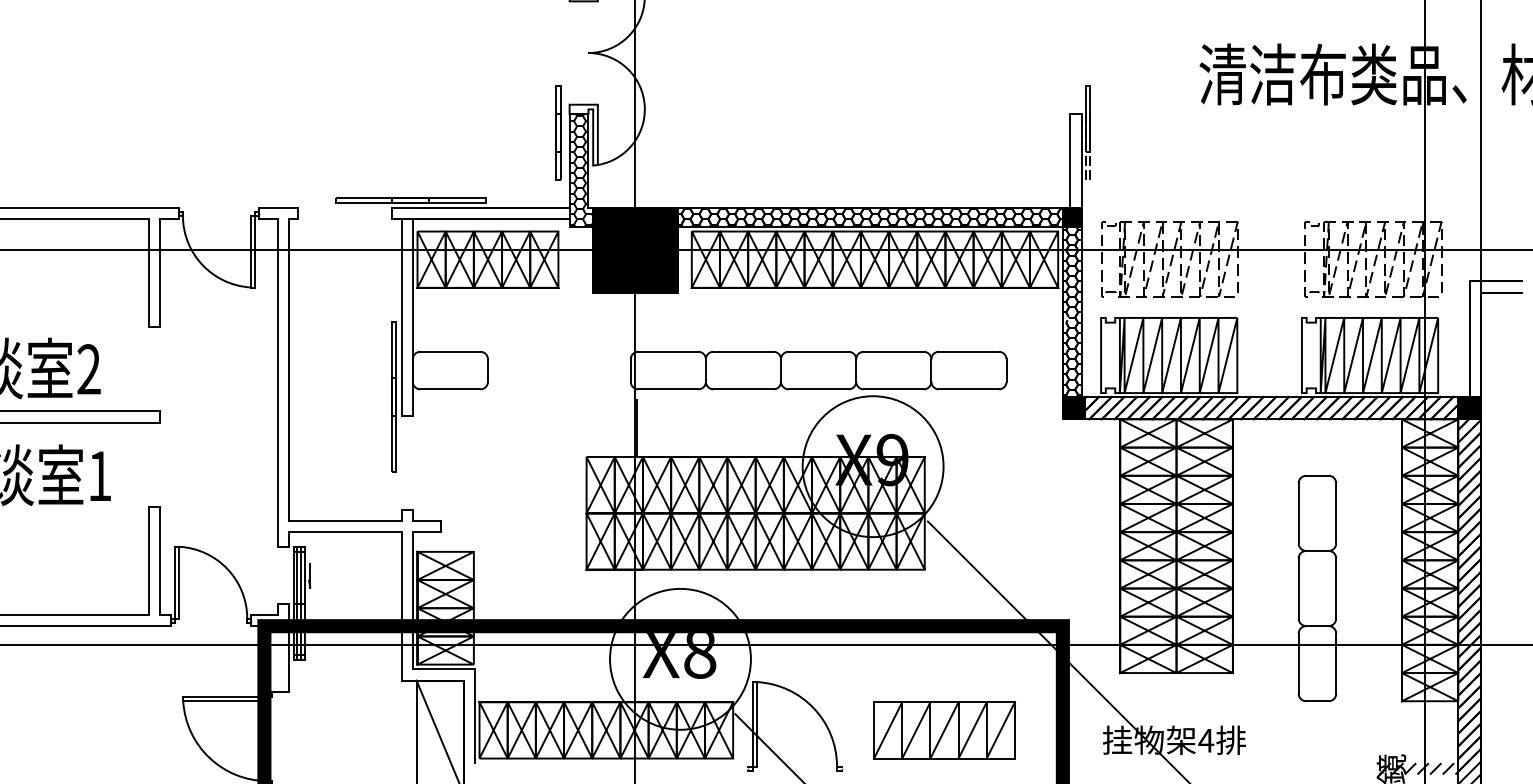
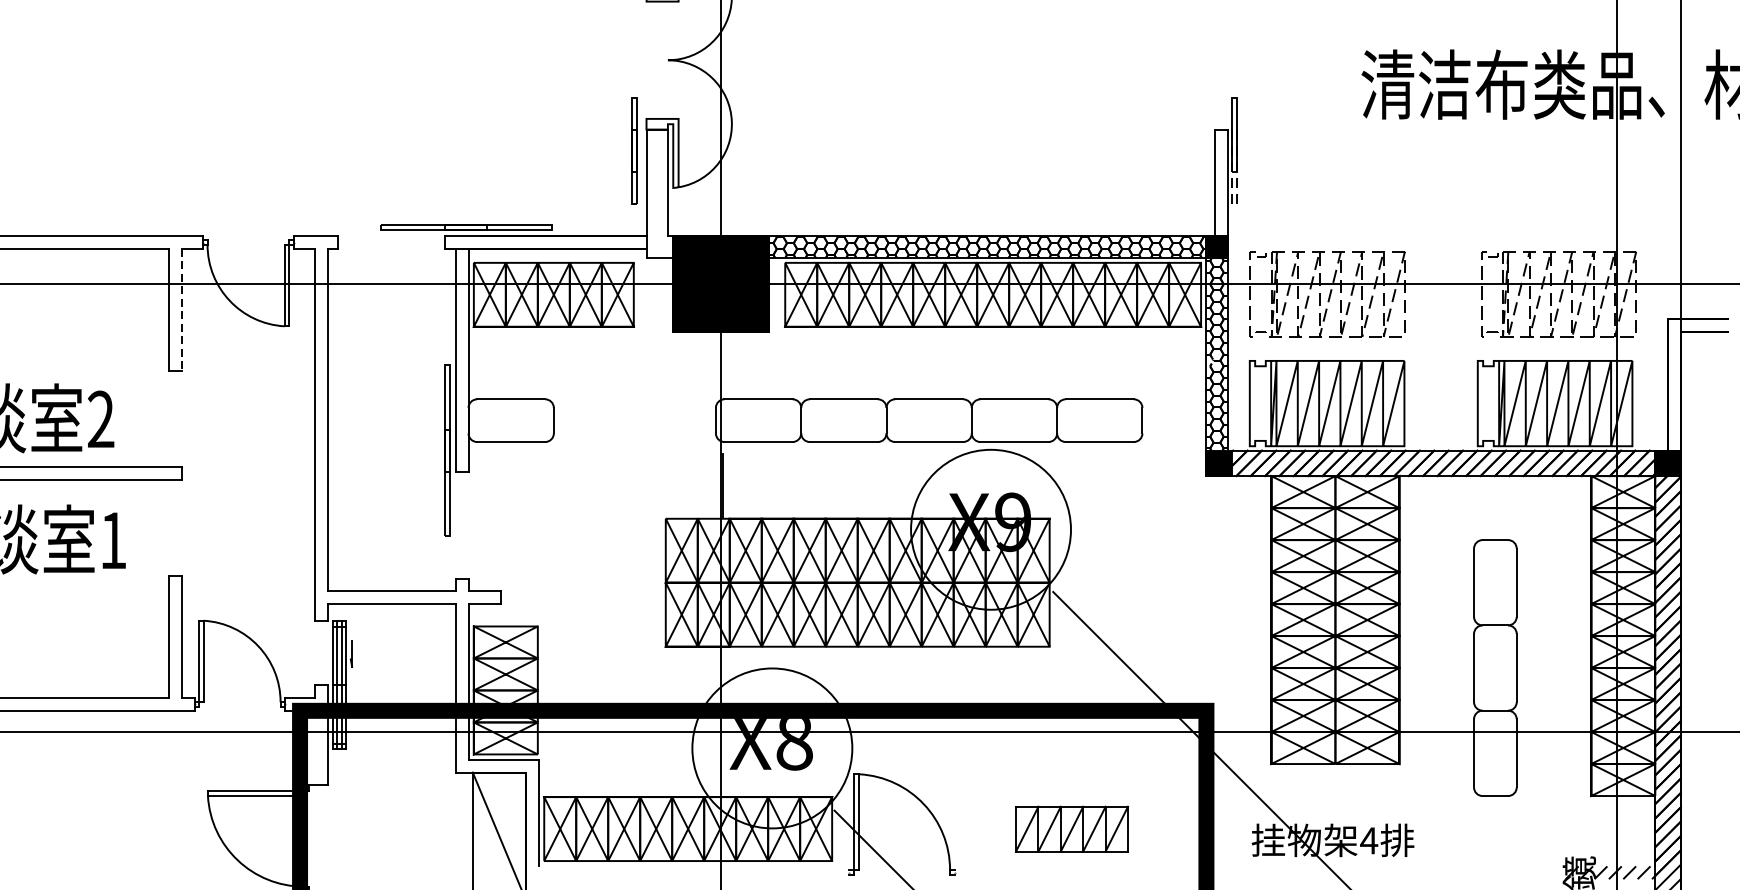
hatch: (581, 170) -> (660, 193), removed
line: (160, 273) -> (182, 310), solid -> dashed
part: (944, 730) -> (1072, 829), size x0.7

